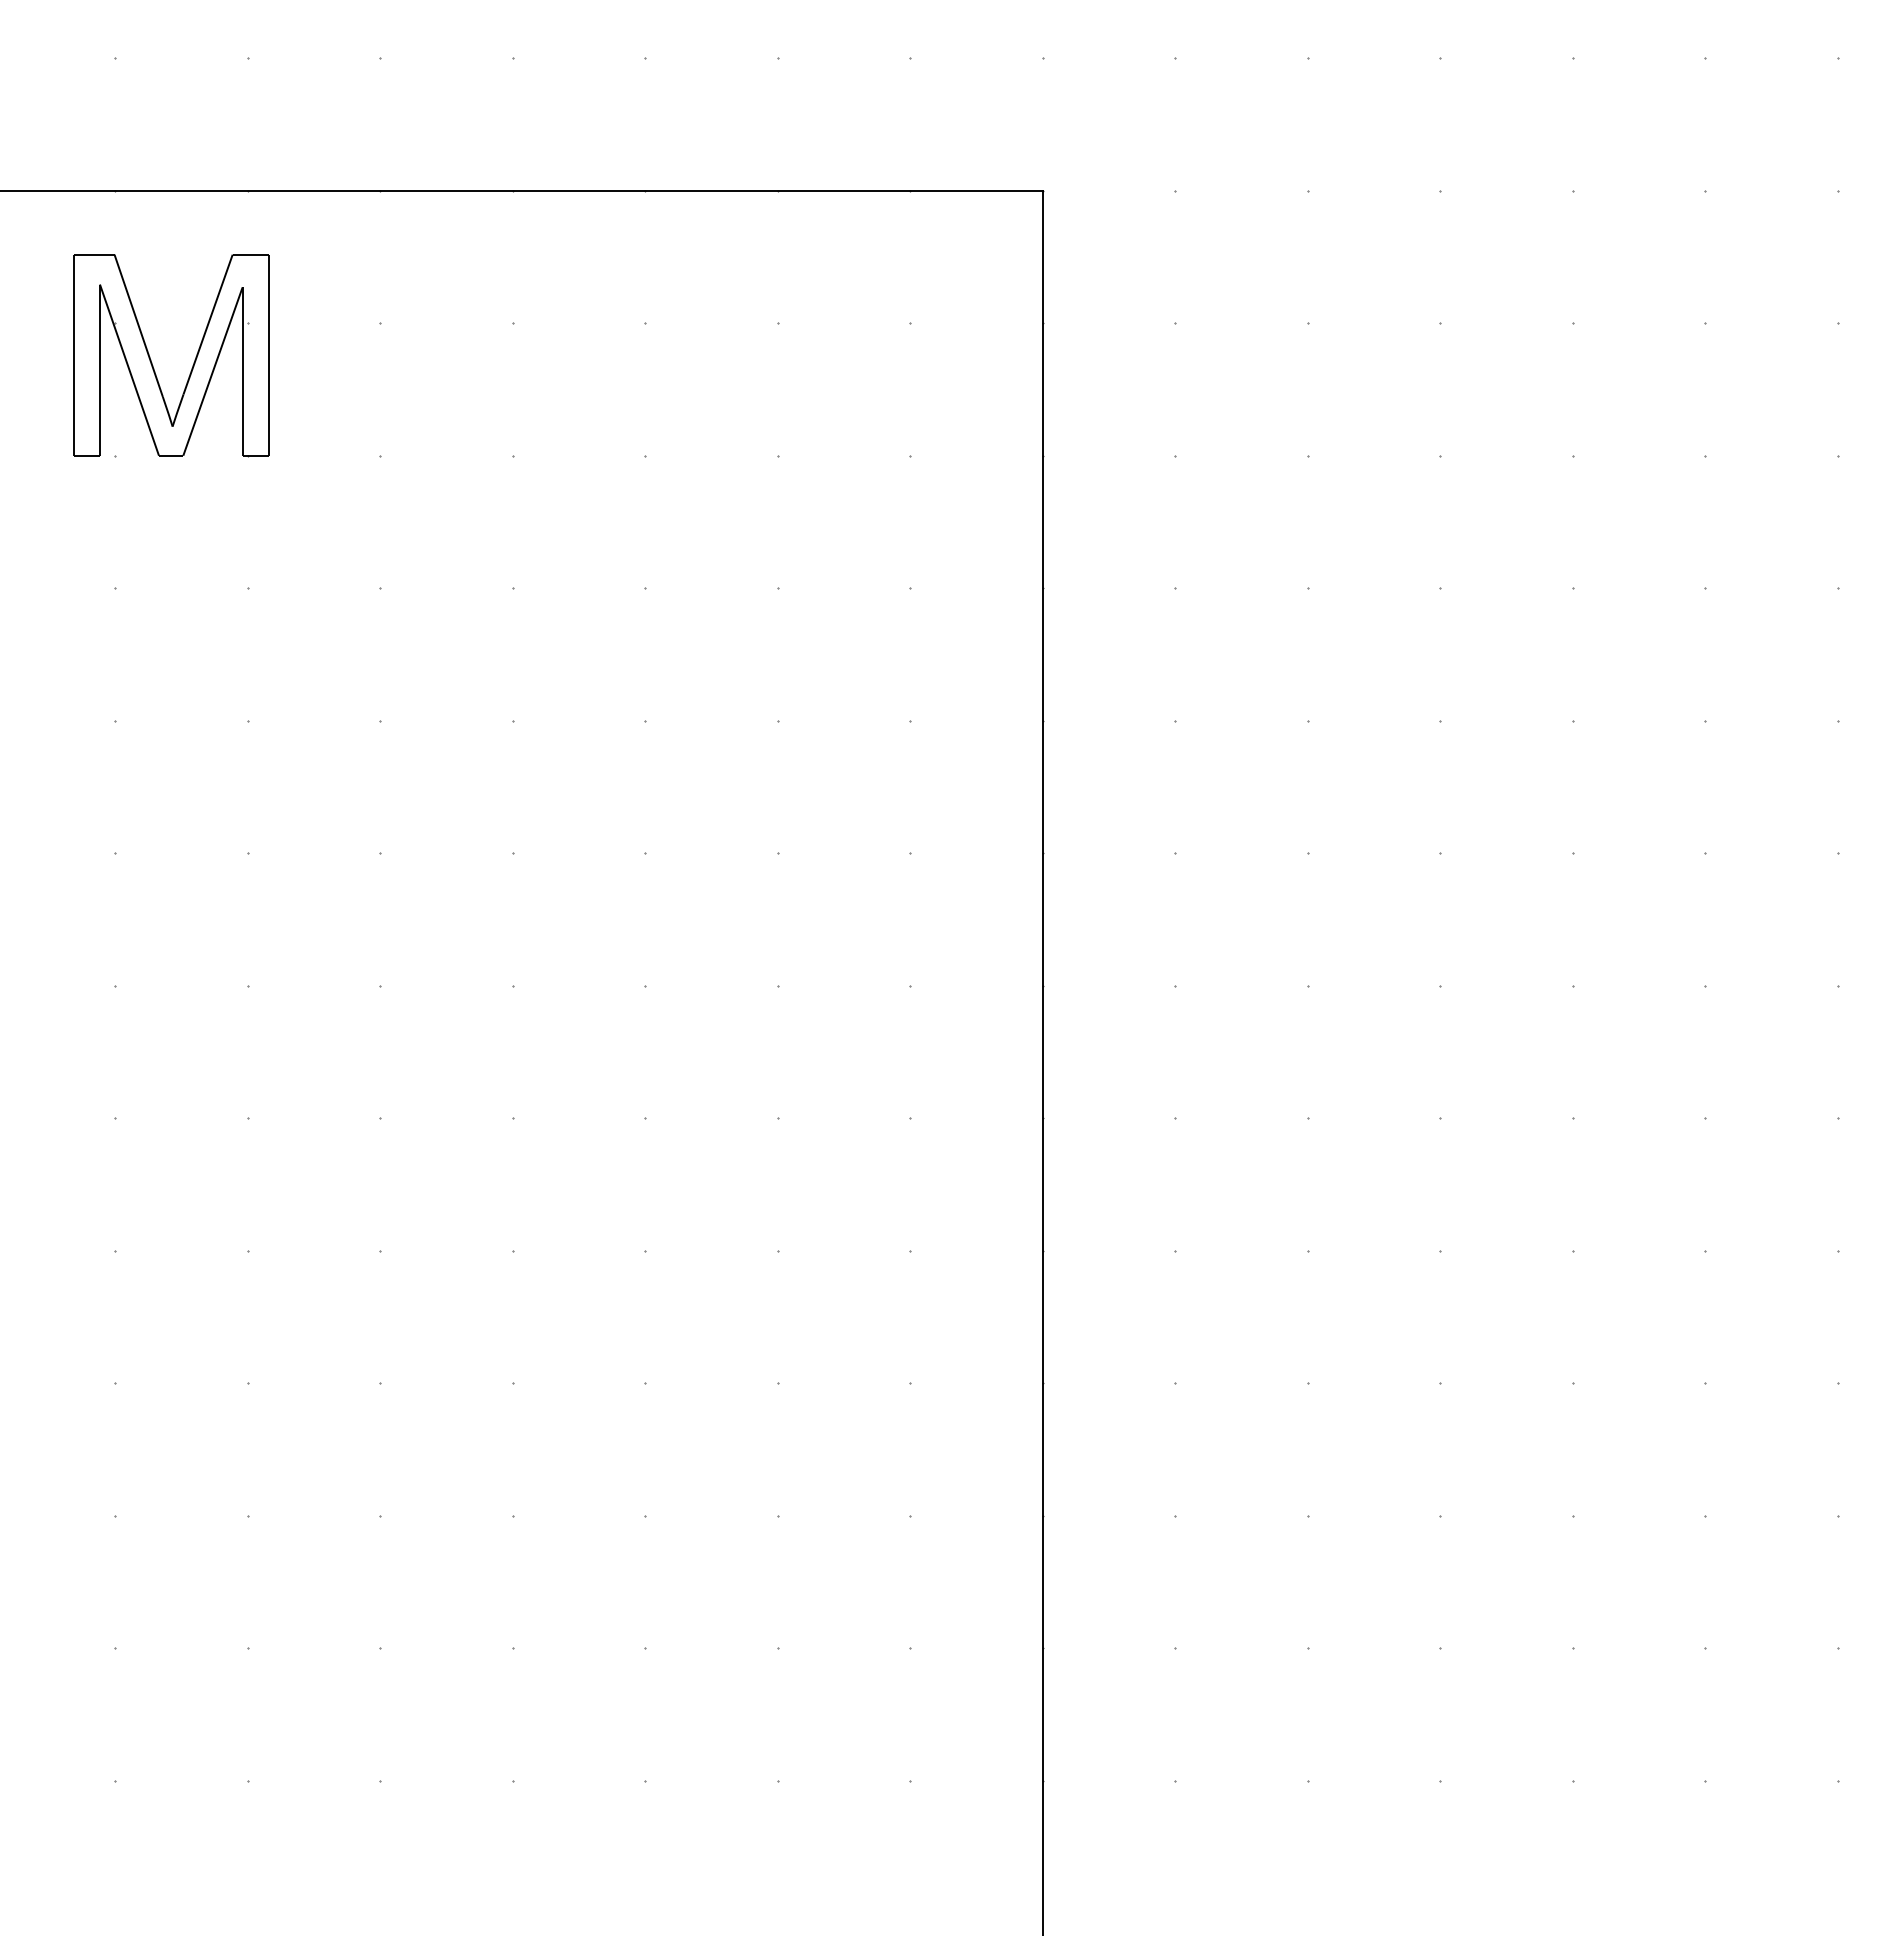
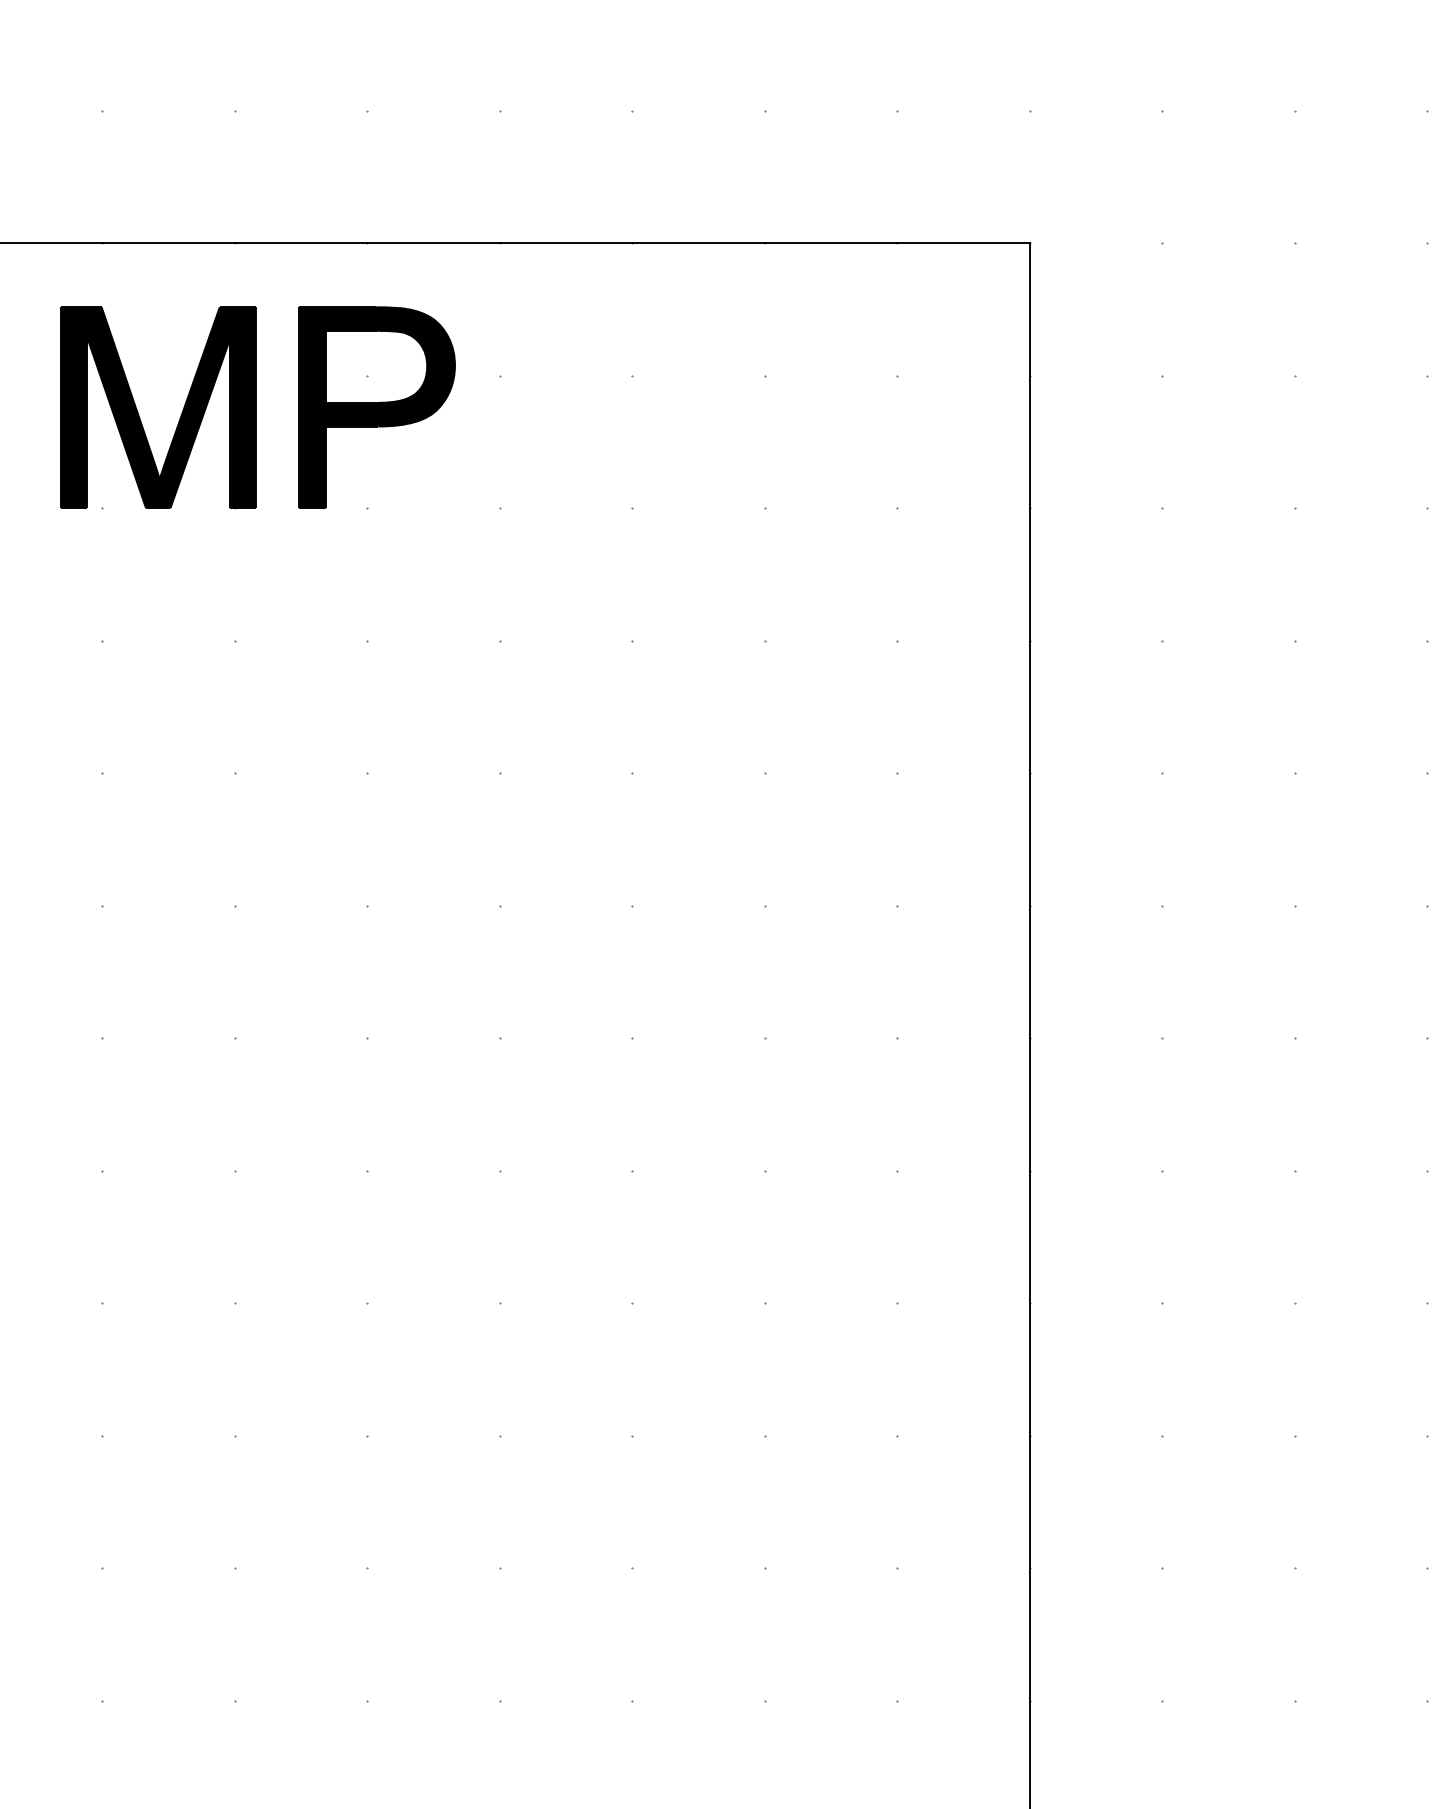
fill: (171, 354) -> (158, 407), added
part: (389, 354) -> (376, 407), added

